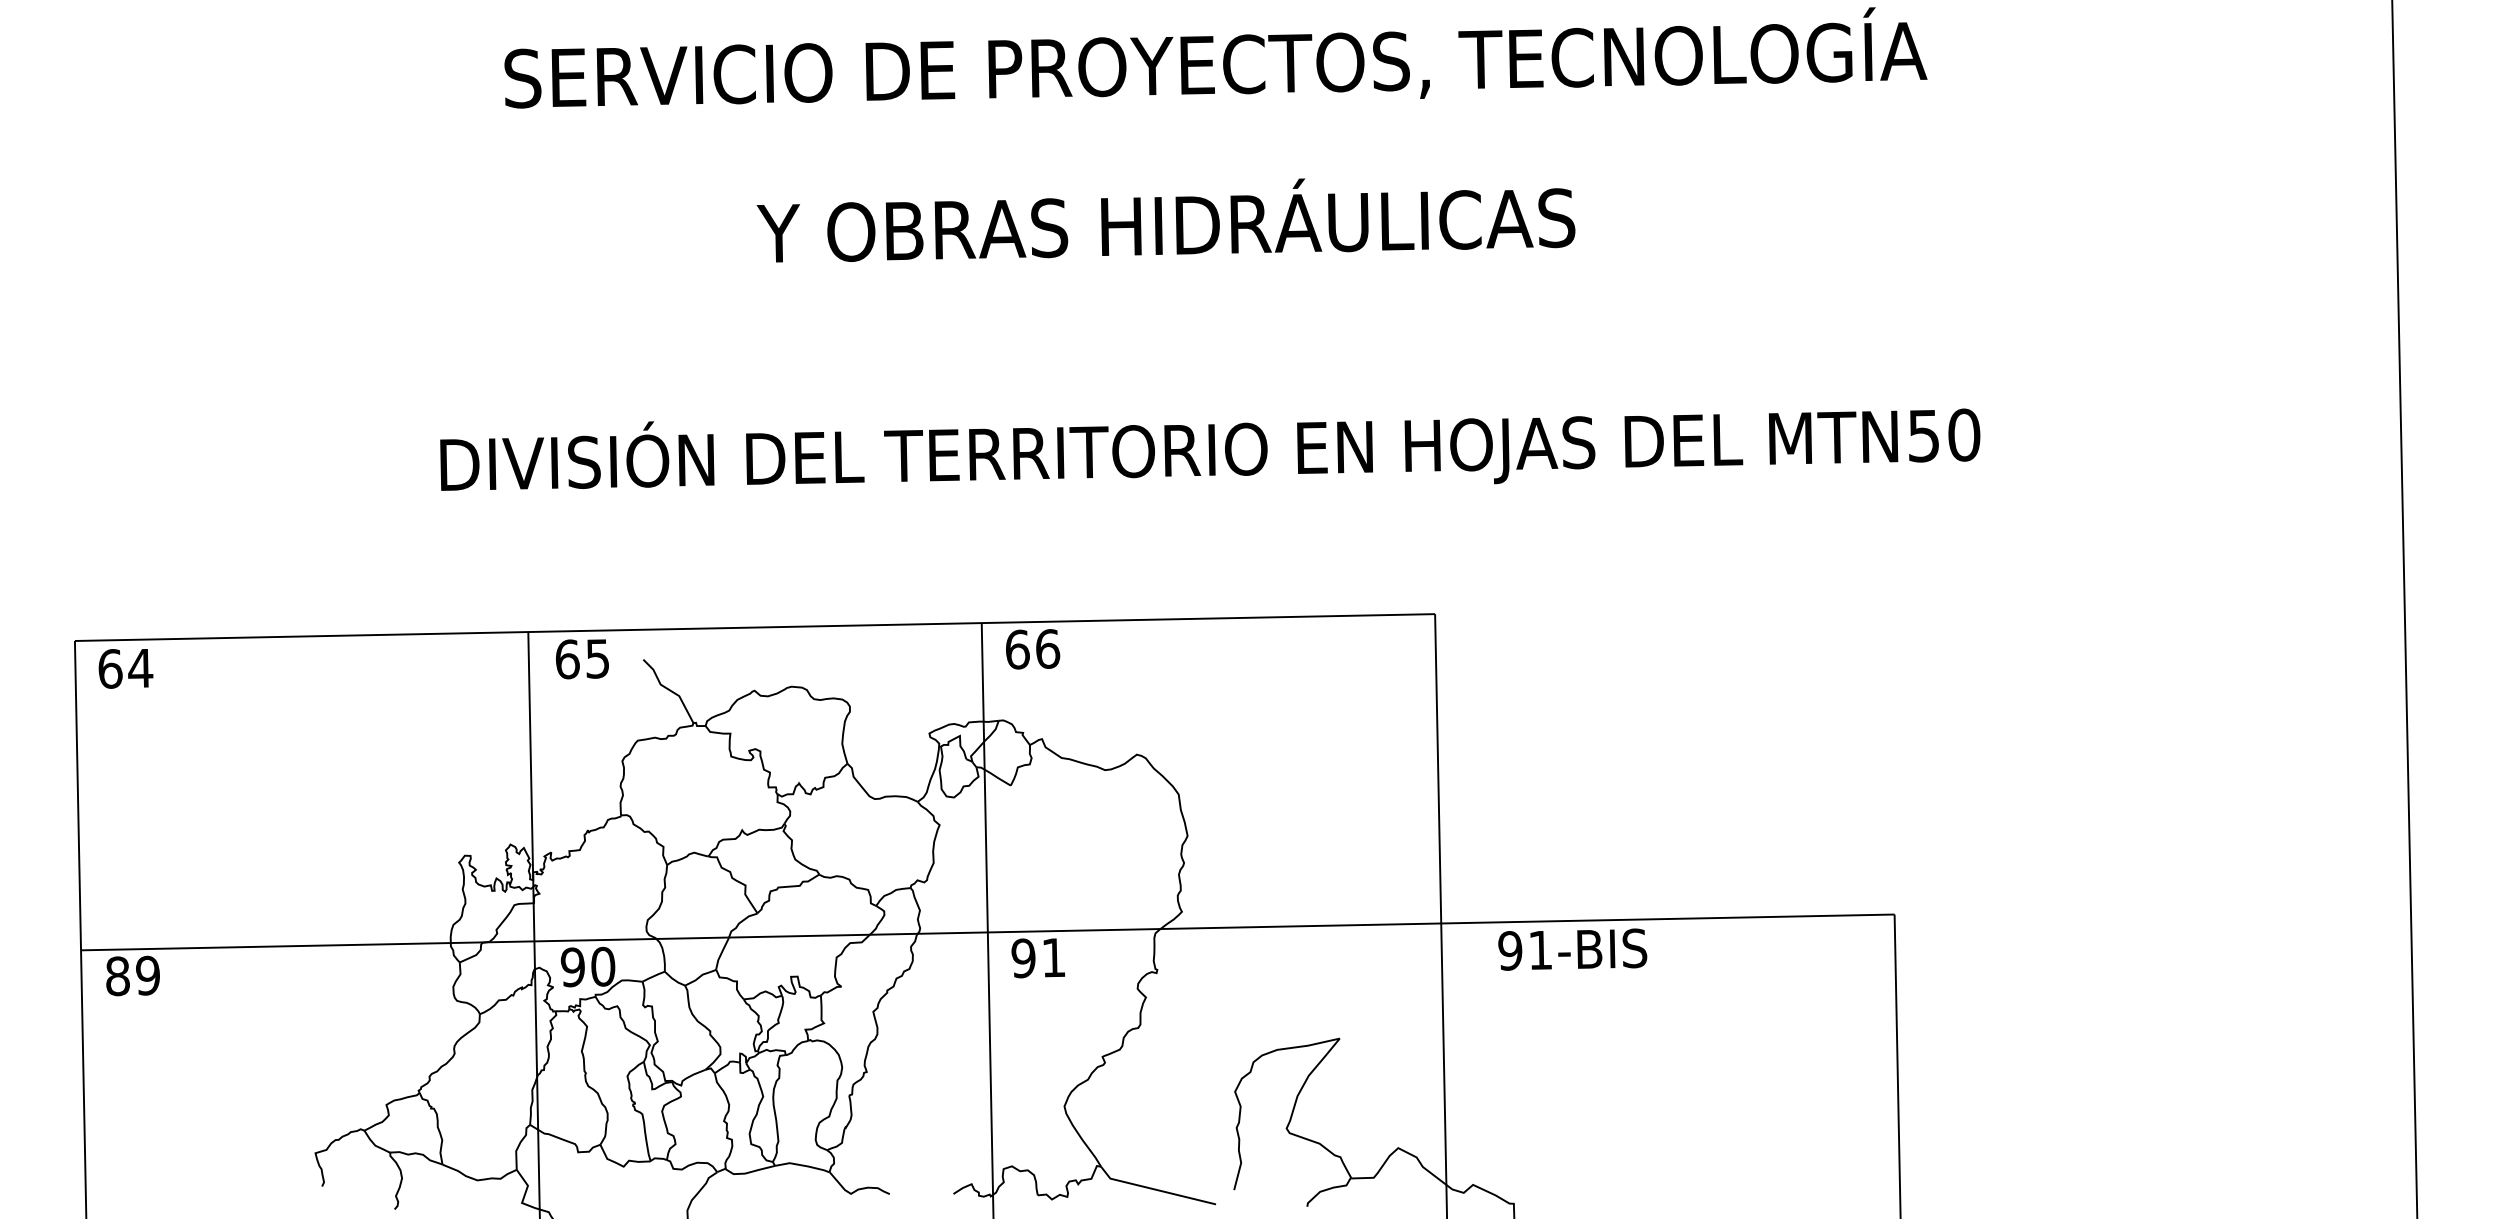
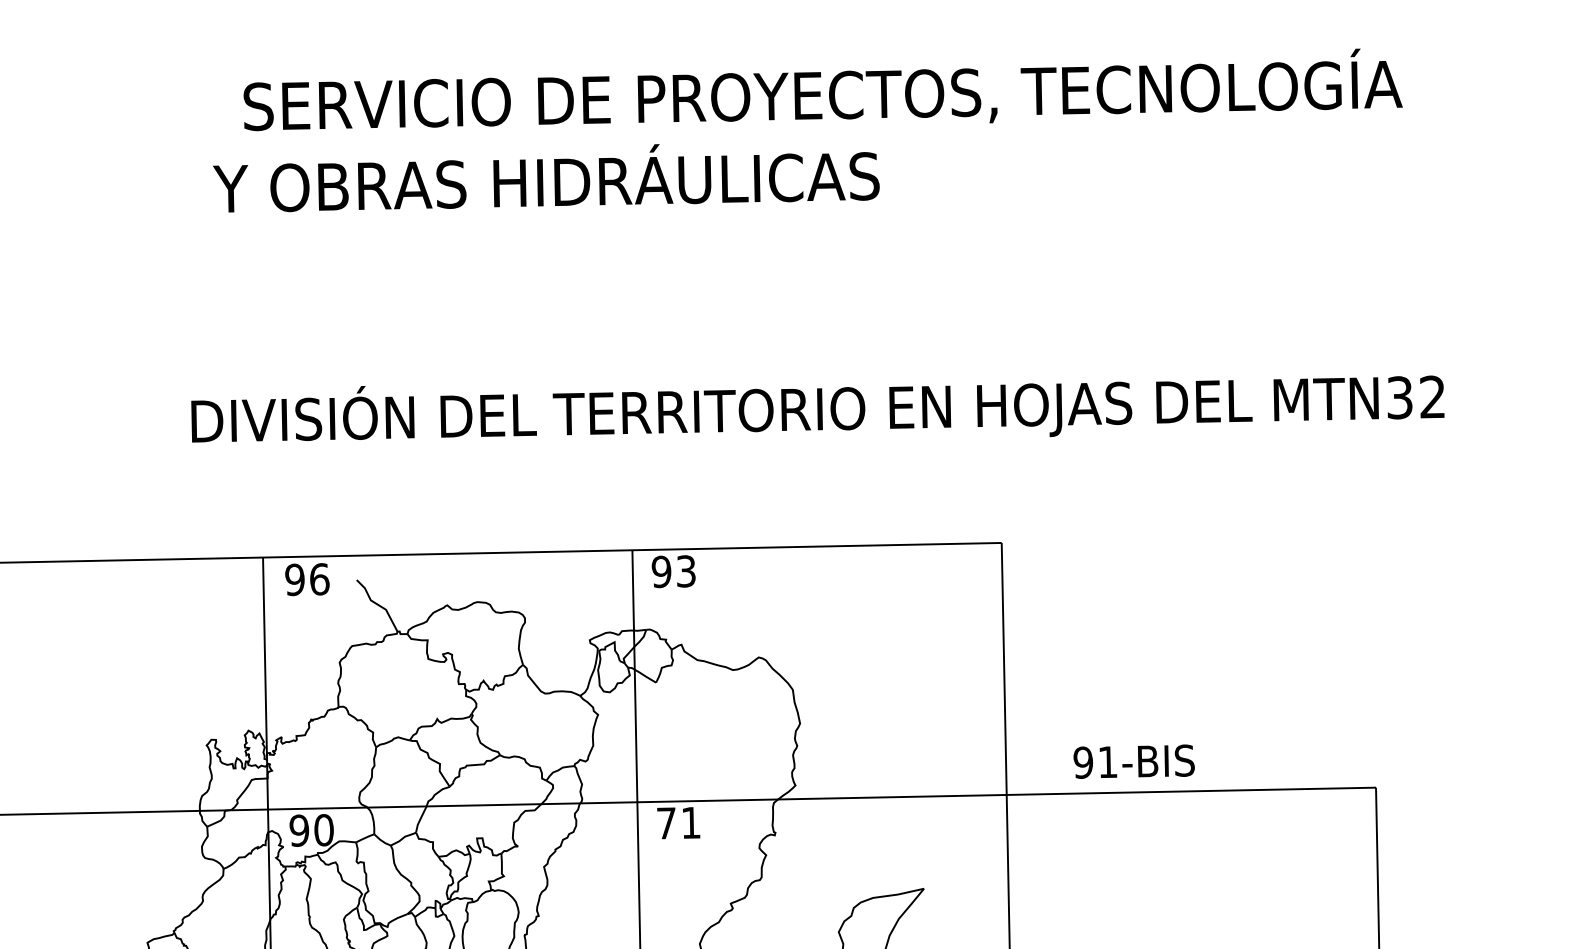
text: (1165, 220) -> (545, 178), moved
text: (1944, 435) -> (1416, 397), MTN50 -> MTN32
text: (1032, 649) -> (673, 571), 66 -> 93
text: (582, 658) -> (307, 579), 65 -> 96
text: (1572, 949) -> (1134, 761), moved
text: (1023, 958) -> (666, 823), 91 -> 71

